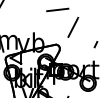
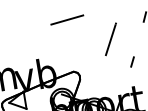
line: (73, 26) -> (111, 37), moved

